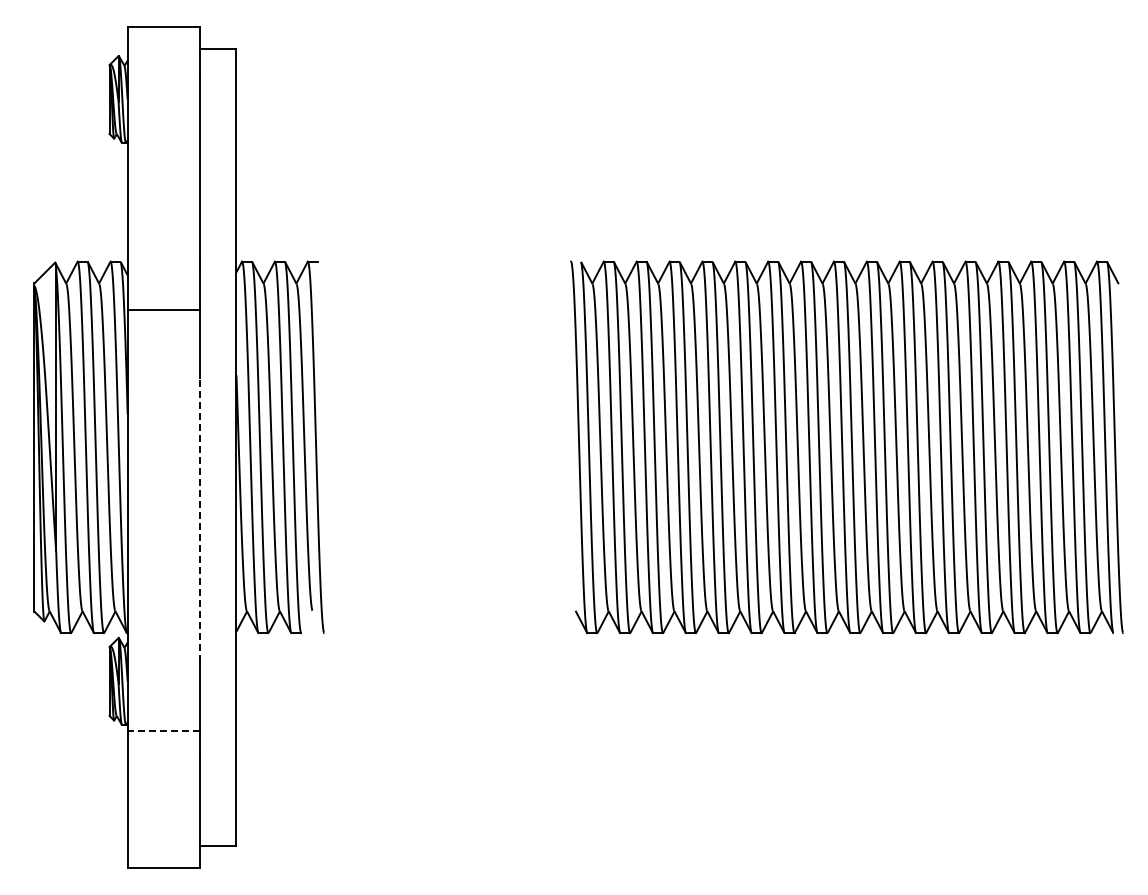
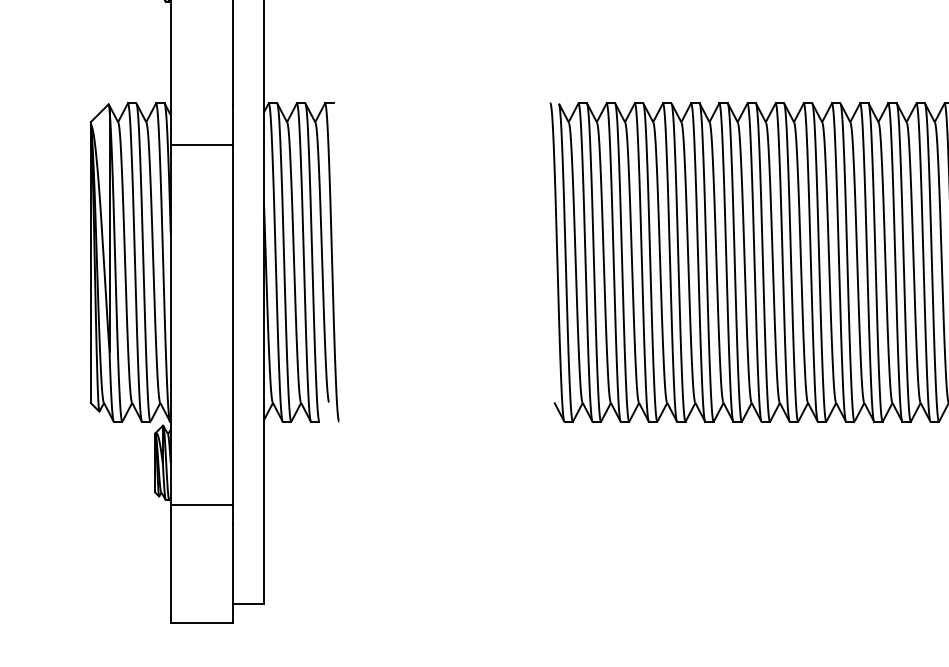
line: (200, 520) -> (233, 325), dashed -> solid
line: (163, 730) -> (201, 504), dashed -> solid

